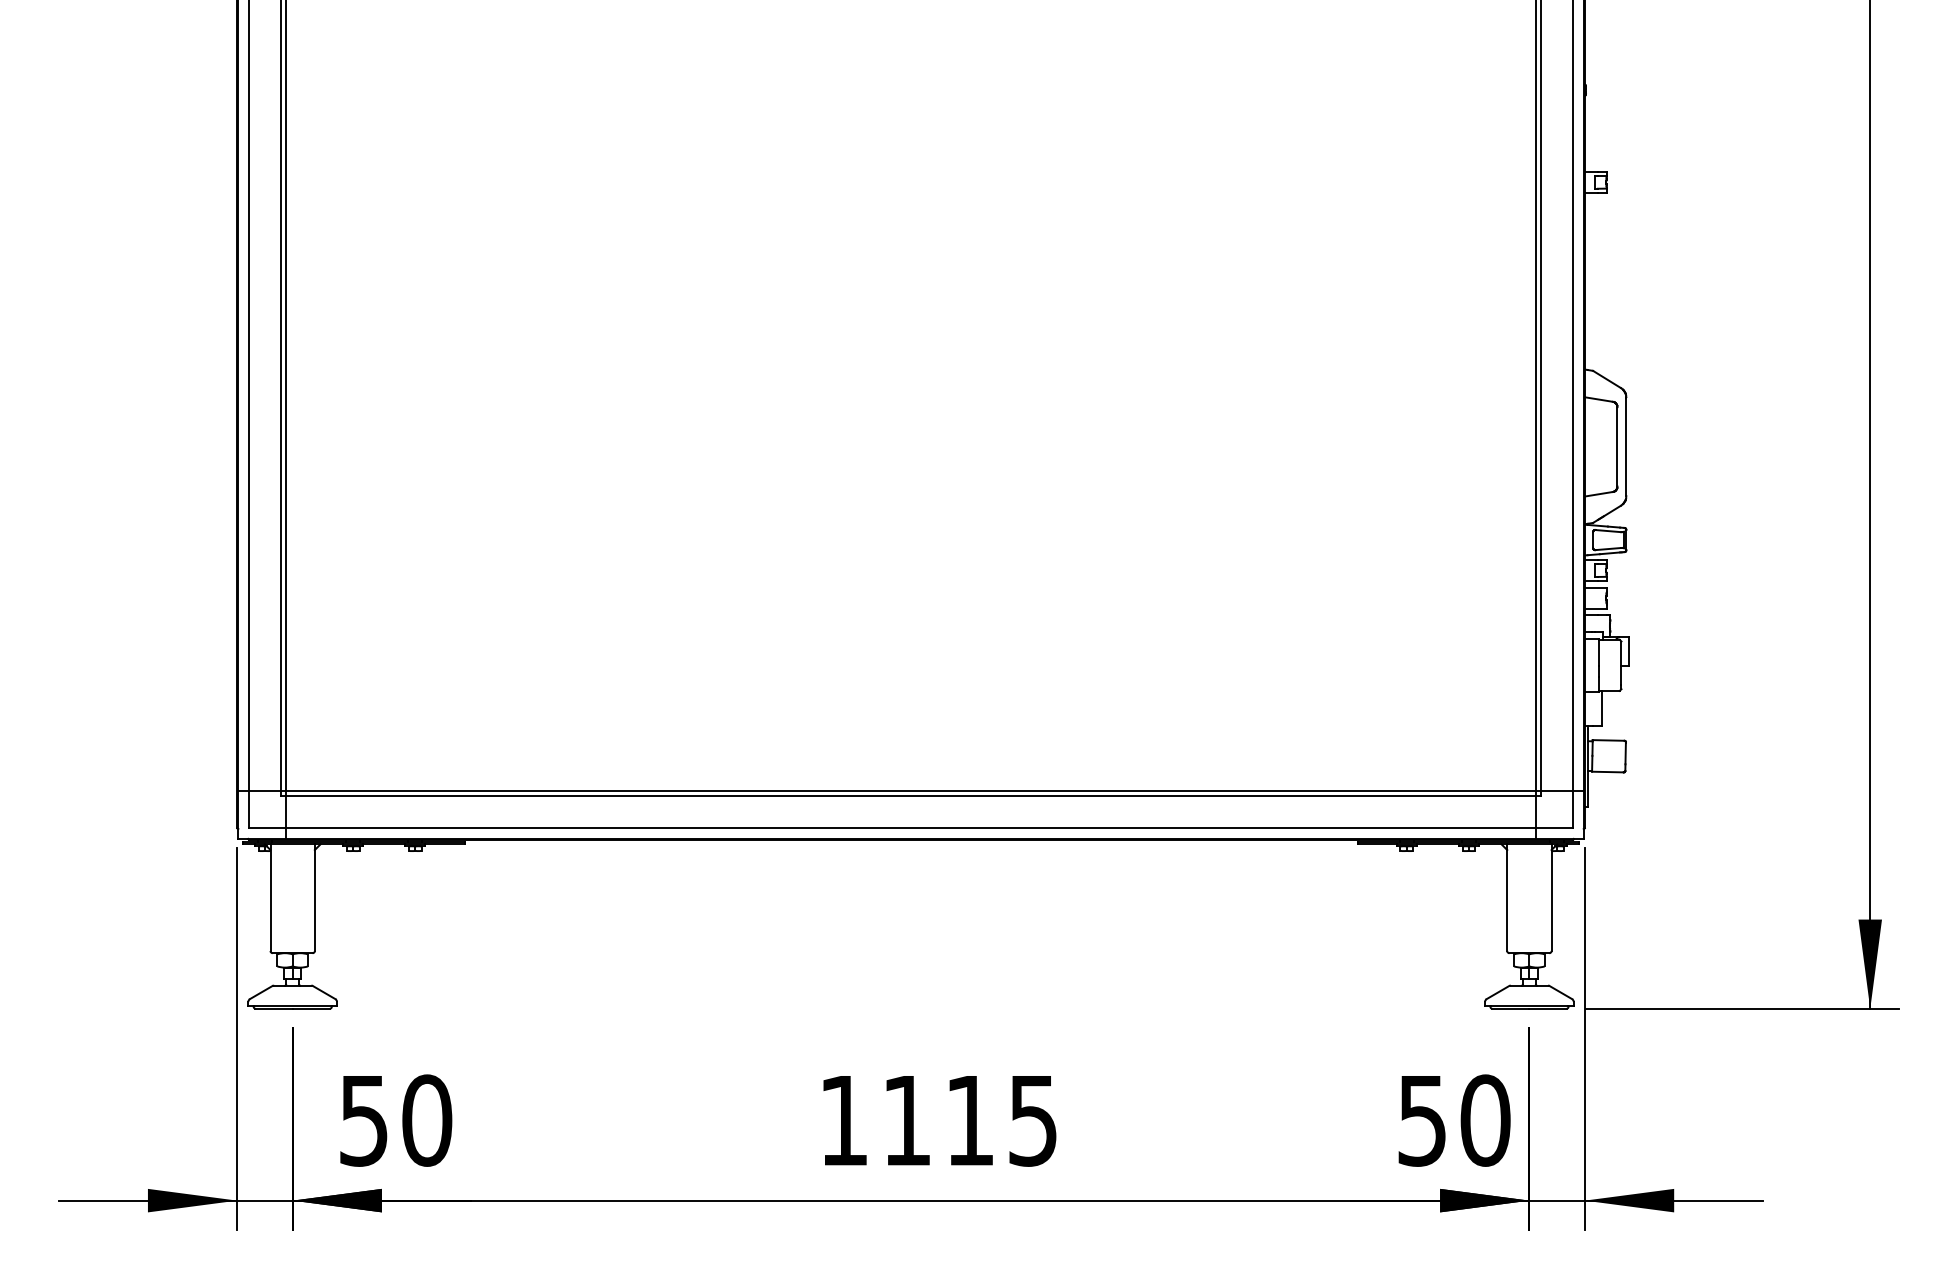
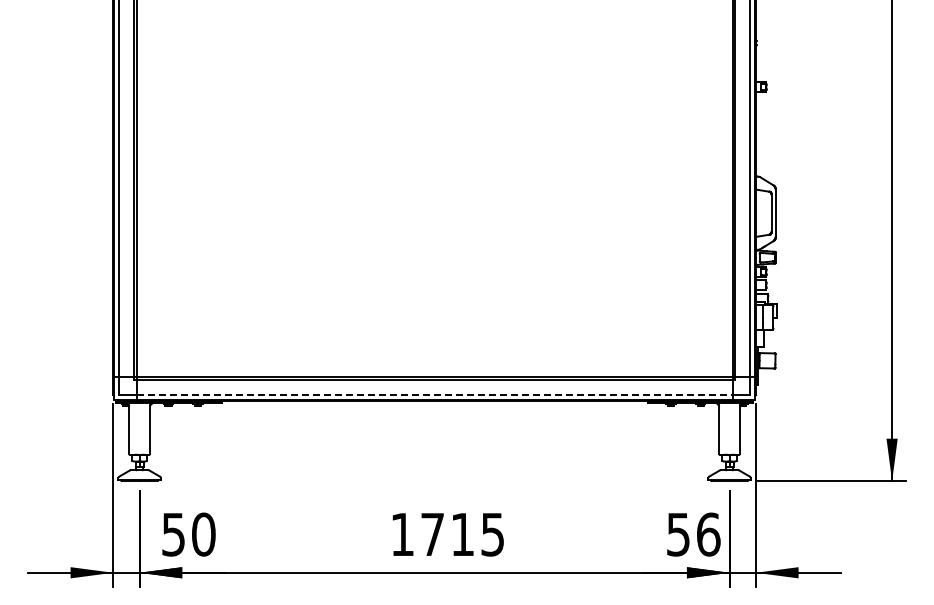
line: (910, 828) -> (434, 395), solid -> dashed
text: (906, 1120) -> (432, 534), 1115 -> 1715
text: (1485, 1120) -> (708, 534), 50 -> 56

